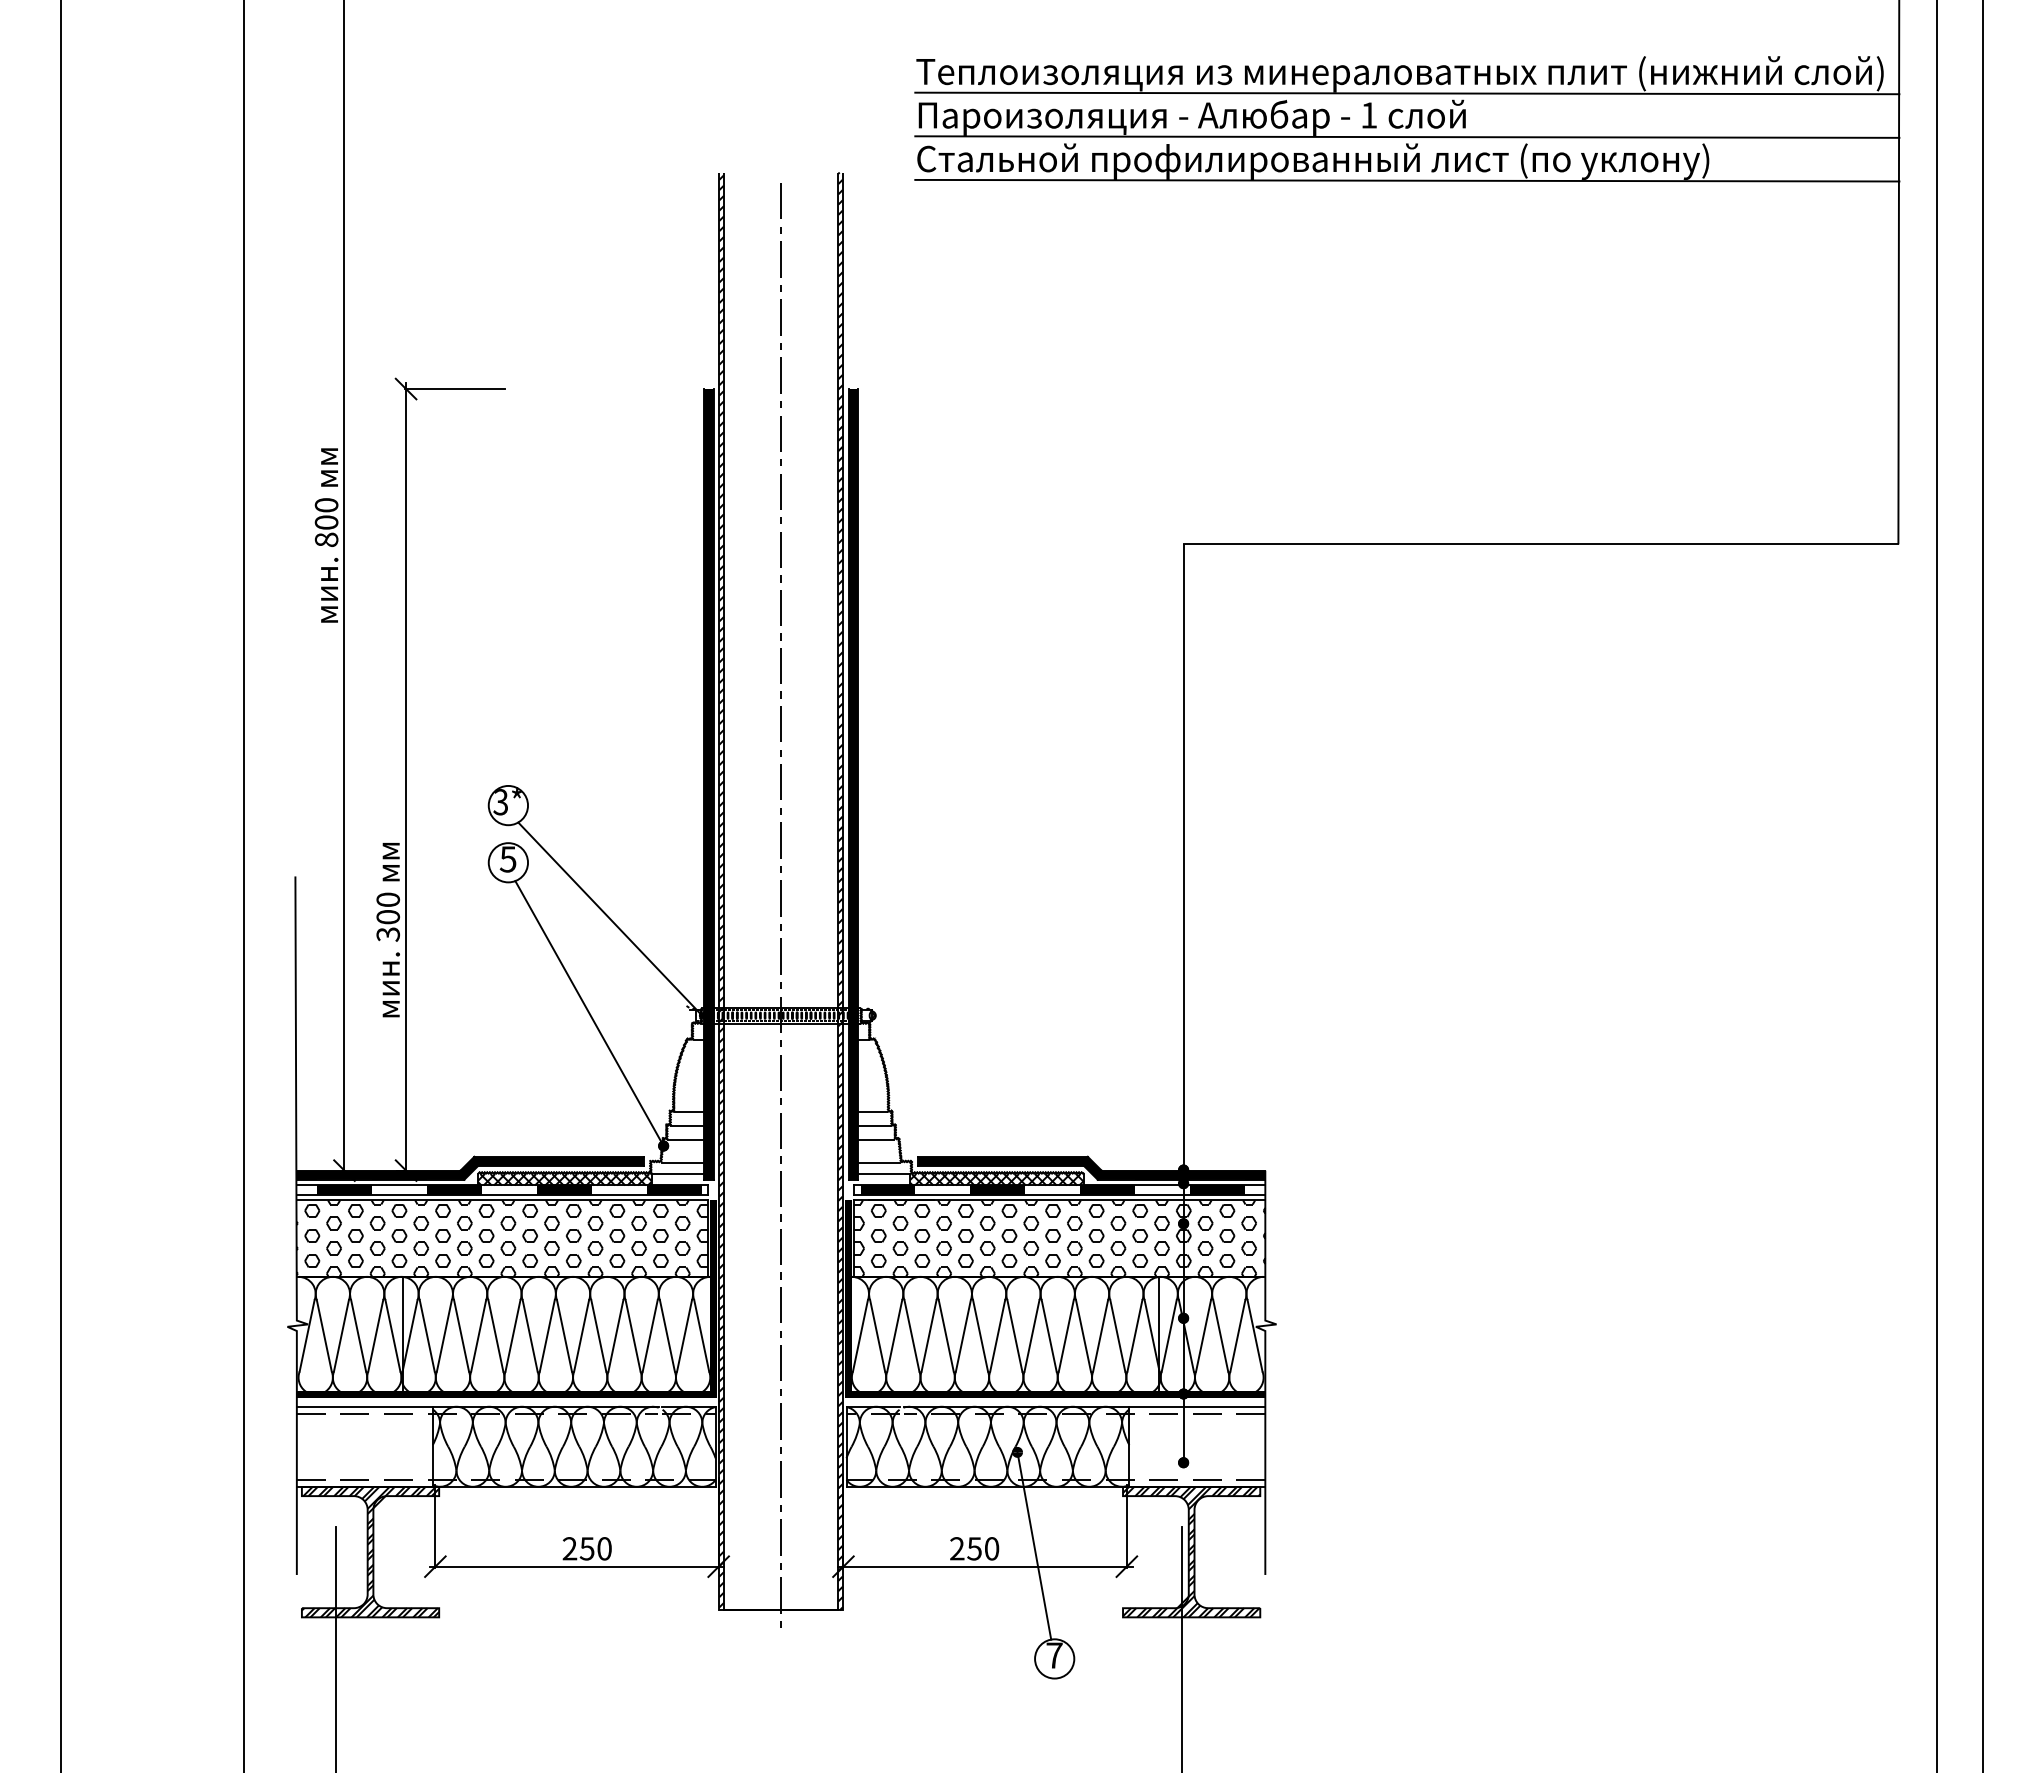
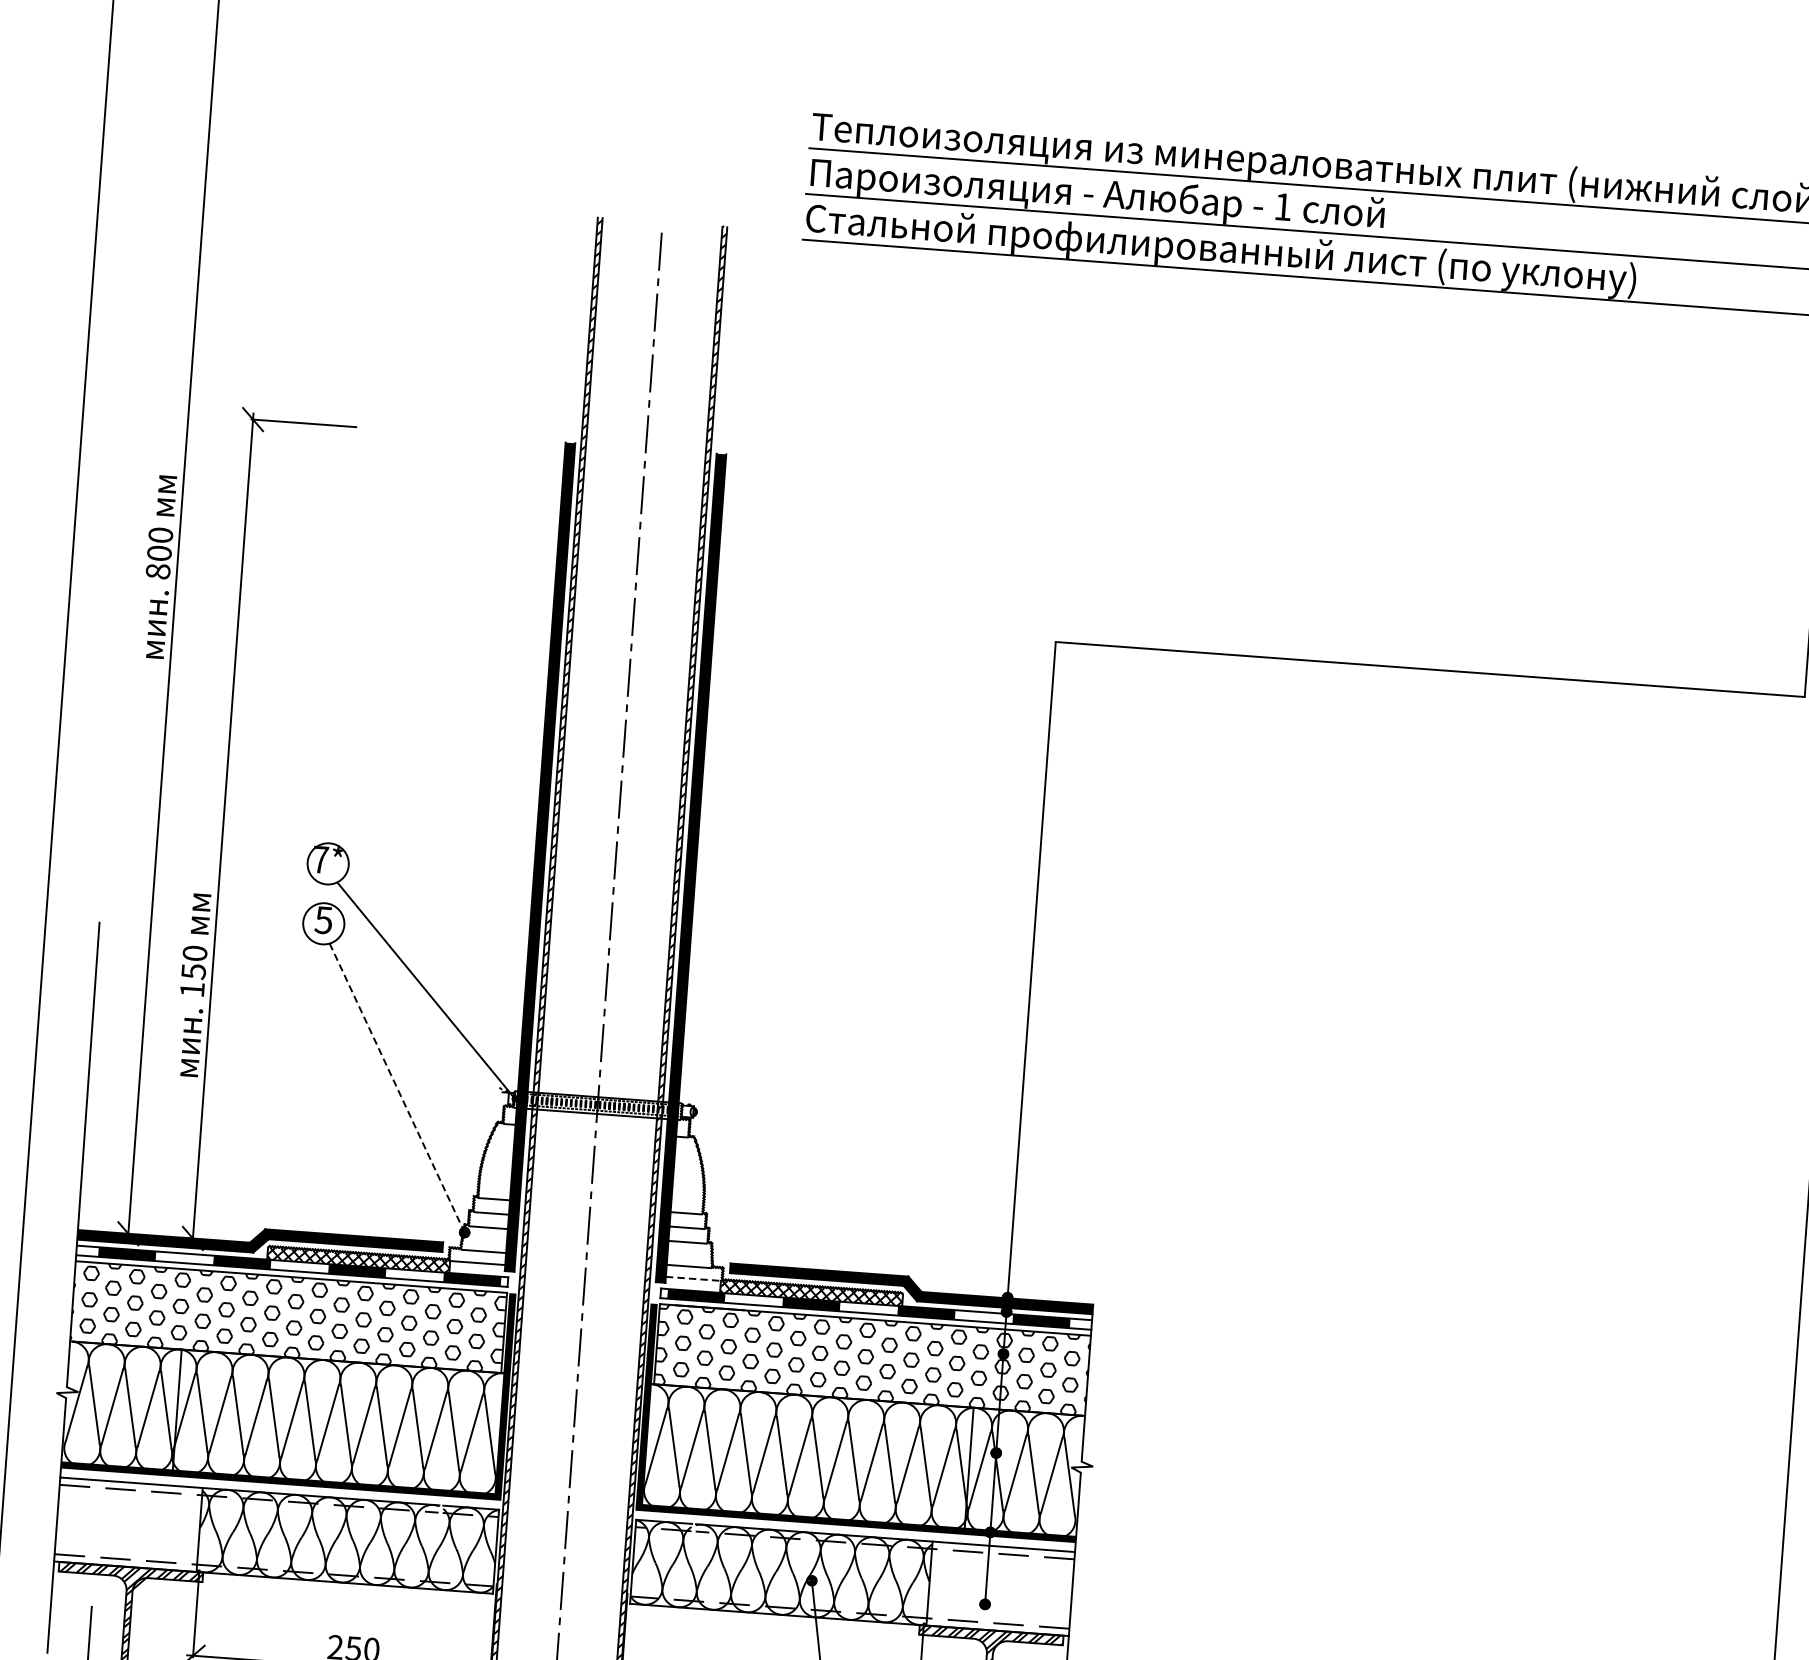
text: (500, 802) -> (320, 860), 3* -> 7*
text: (388, 925) -> (193, 980), 300 -> 150
line: (589, 1013) -> (397, 1087), solid -> dashed
line: (884, 1174) -> (693, 1279), solid -> dashed

